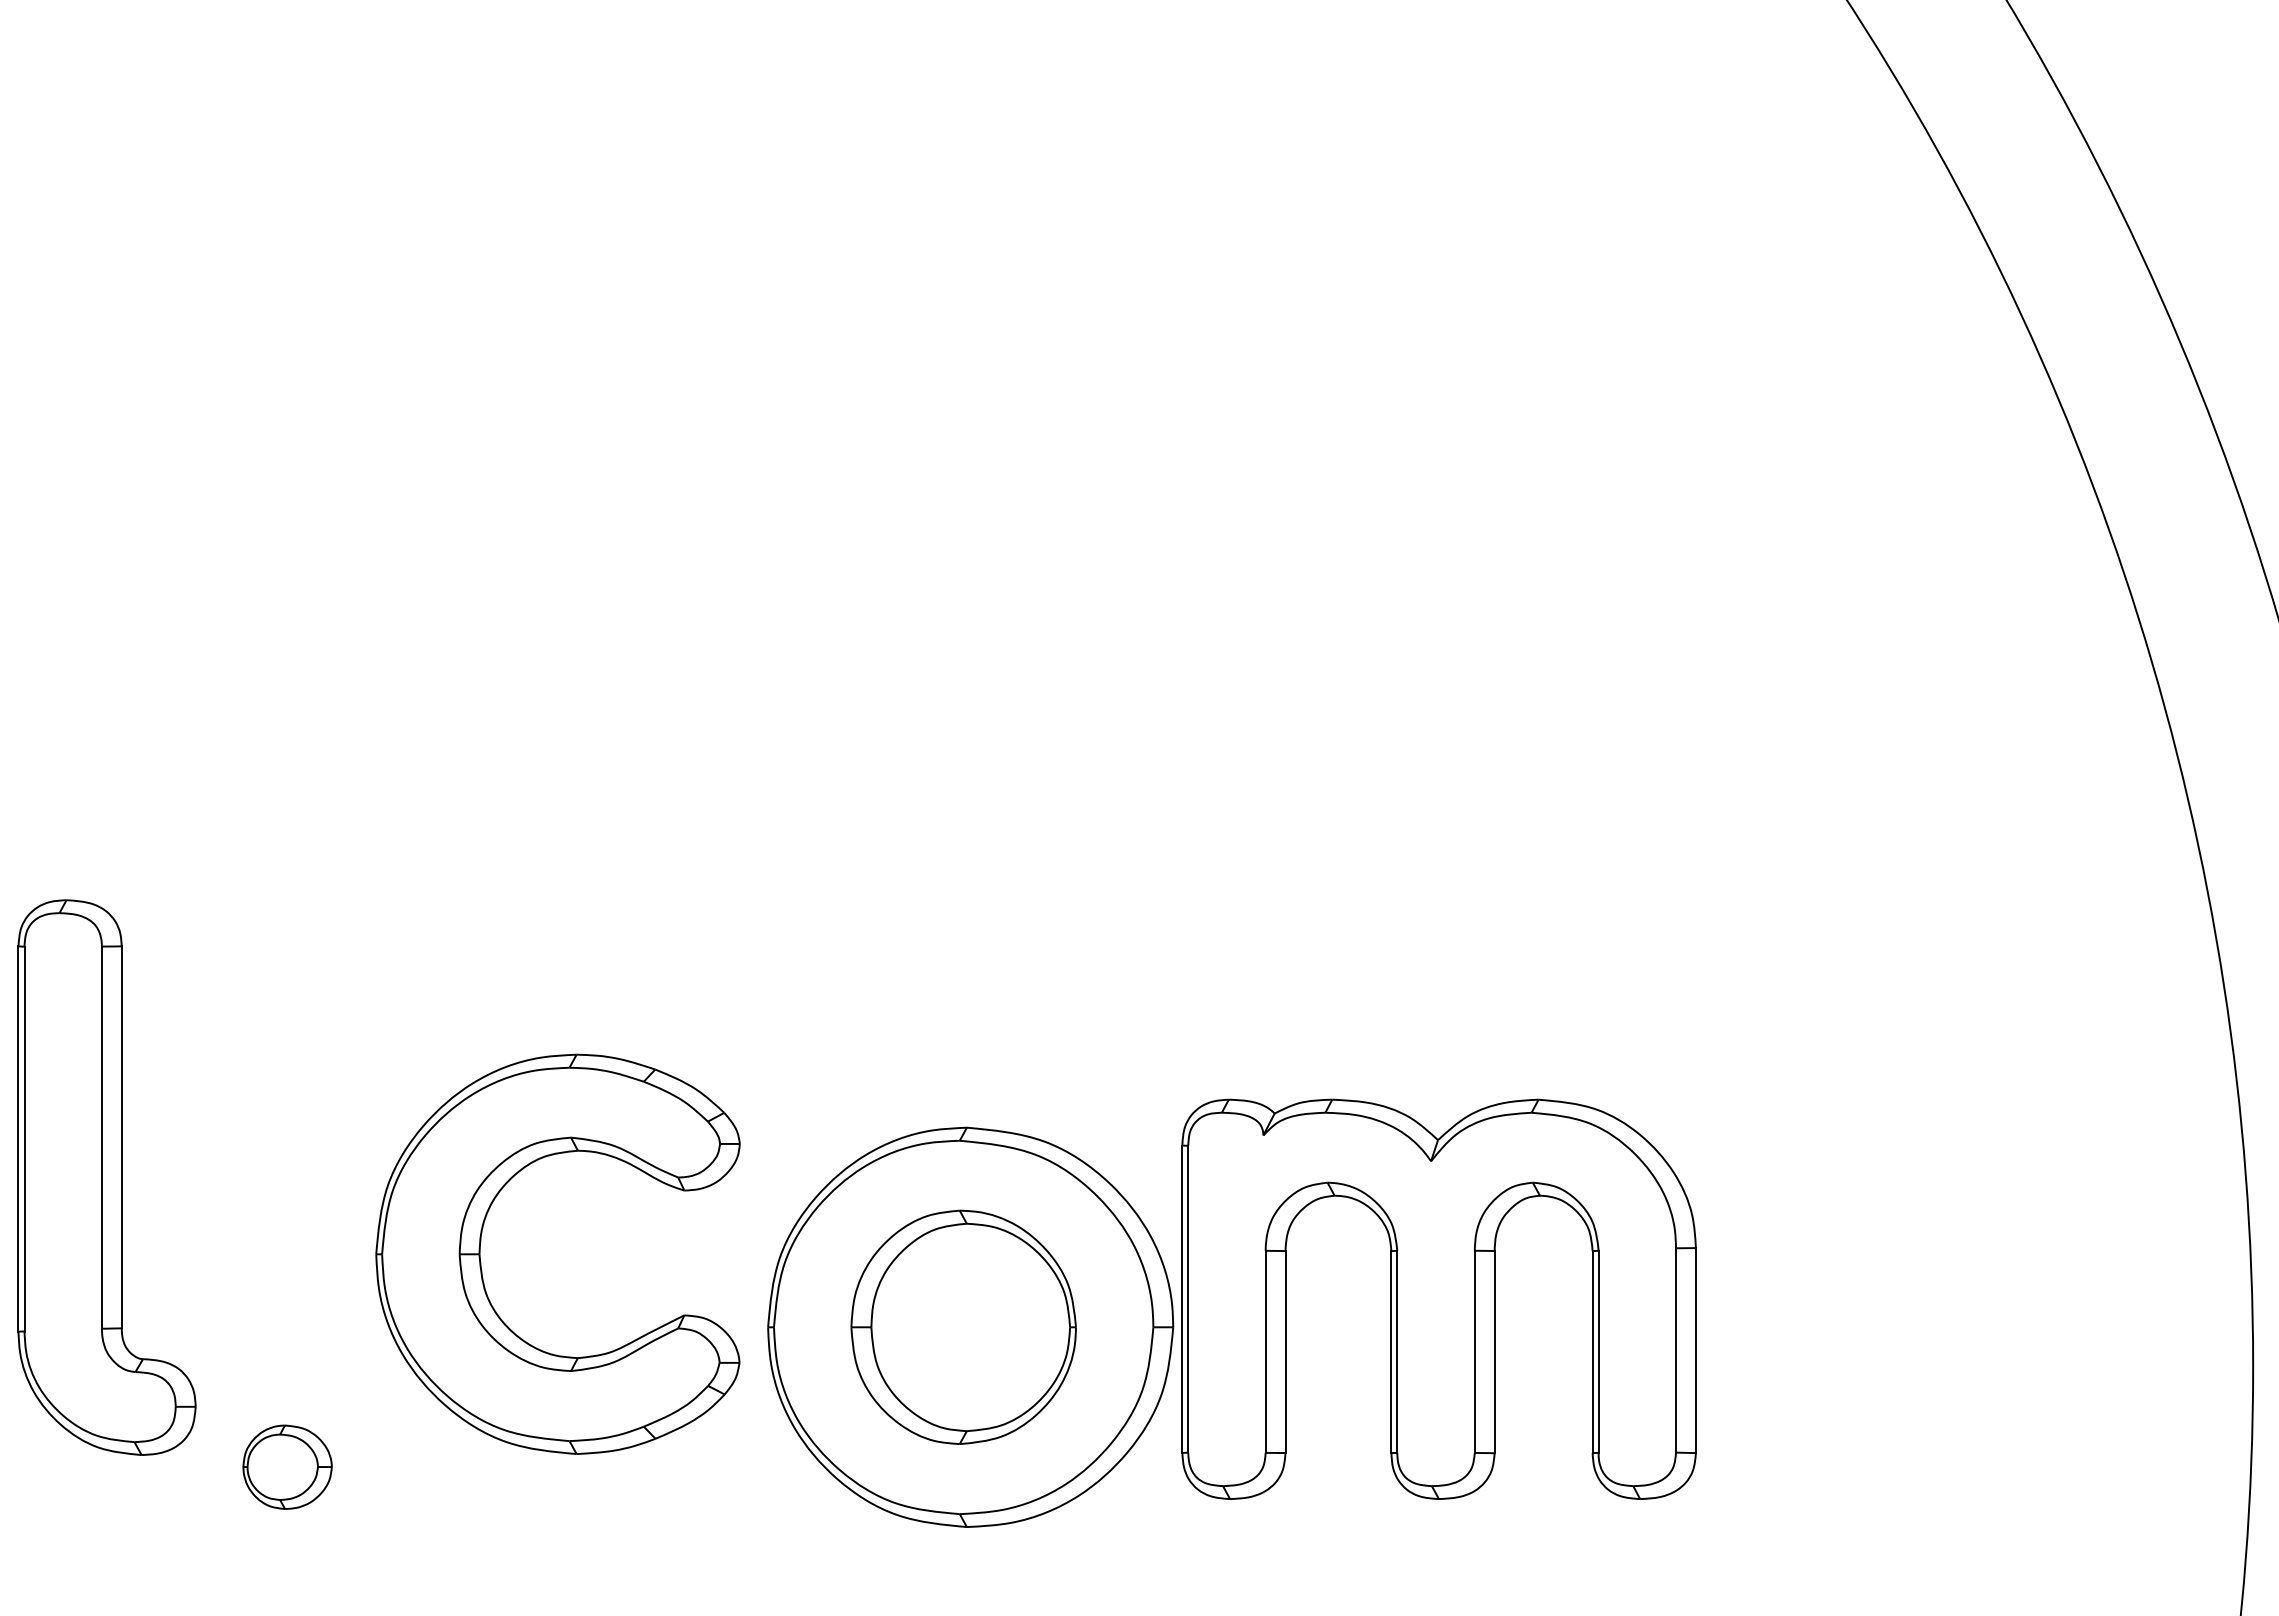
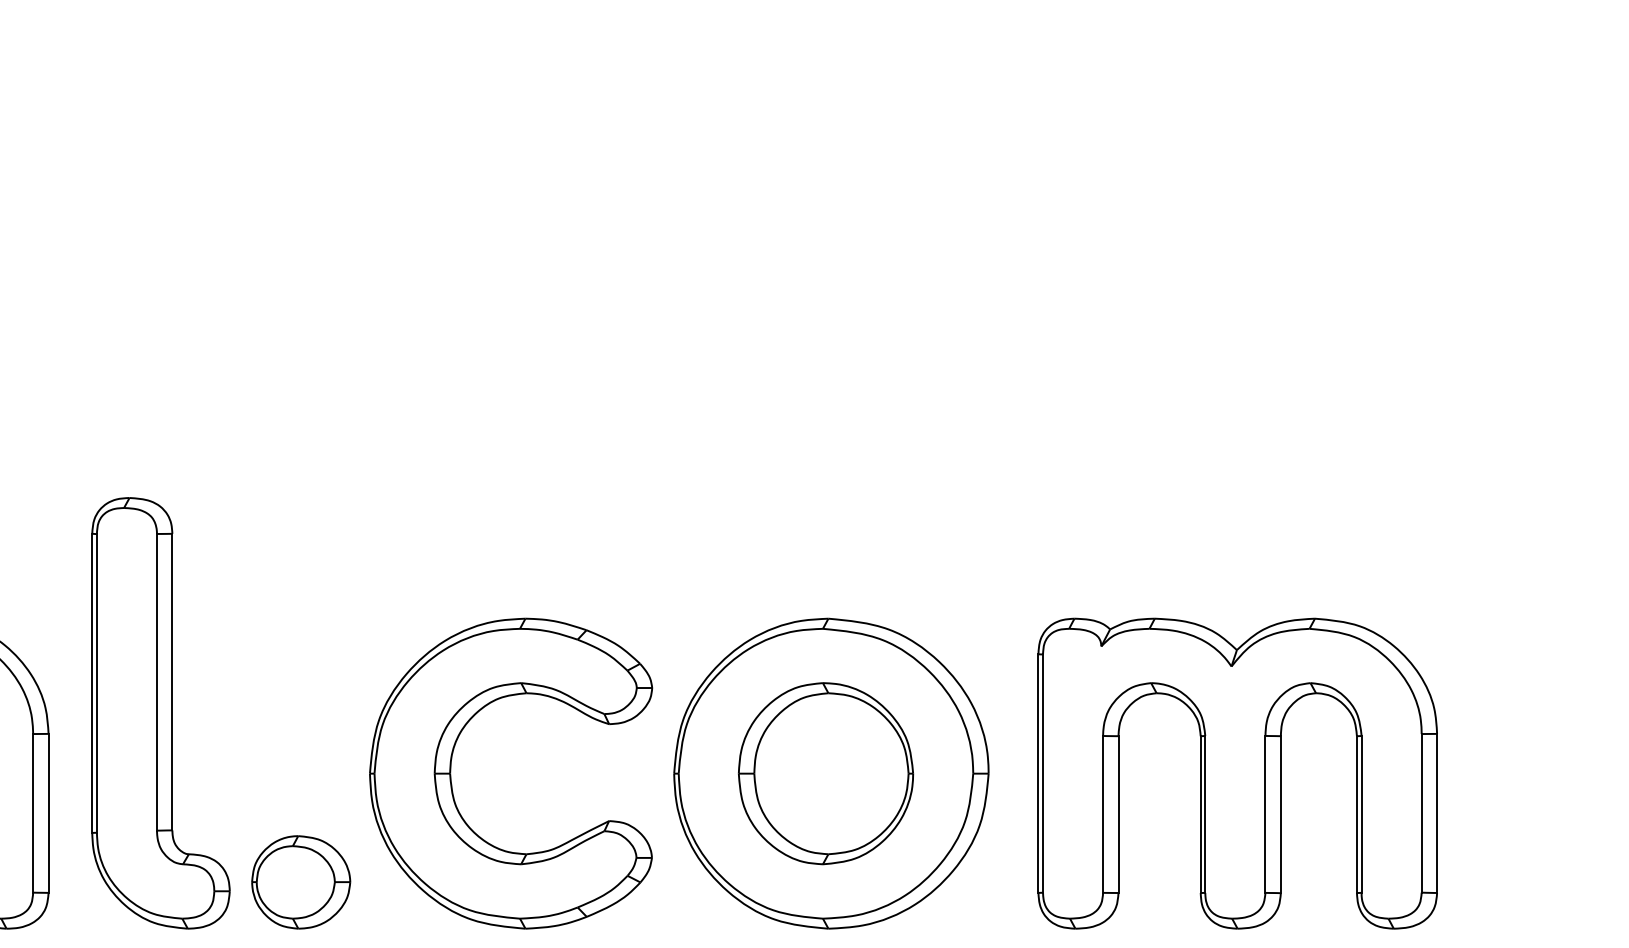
part: (106, 1177) -> (160, 713), moved
part: (481, 1262) -> (451, 780), moved
part: (1438, 1298) -> (1237, 773), moved
part: (287, 1466) -> (301, 881), size x1.43

